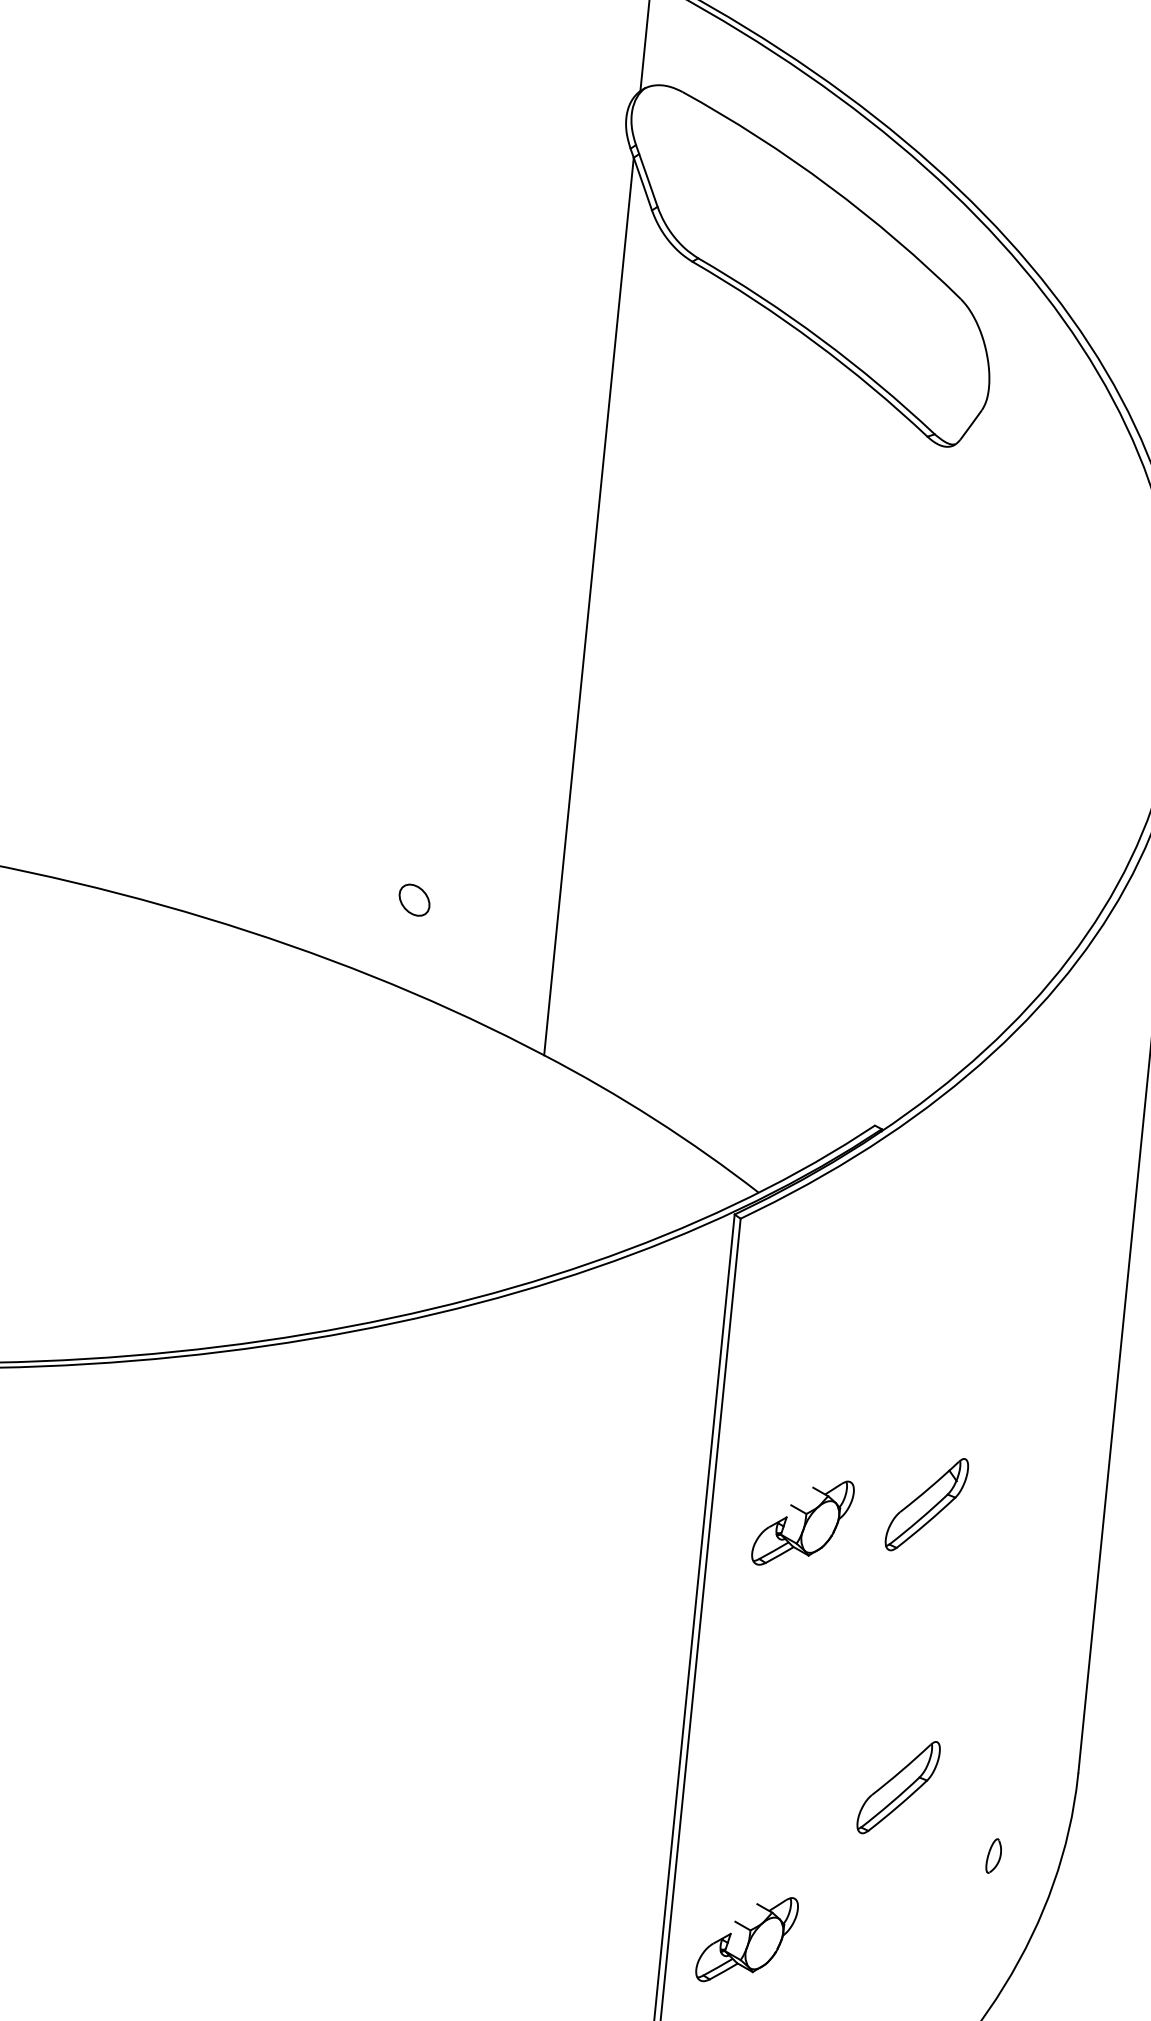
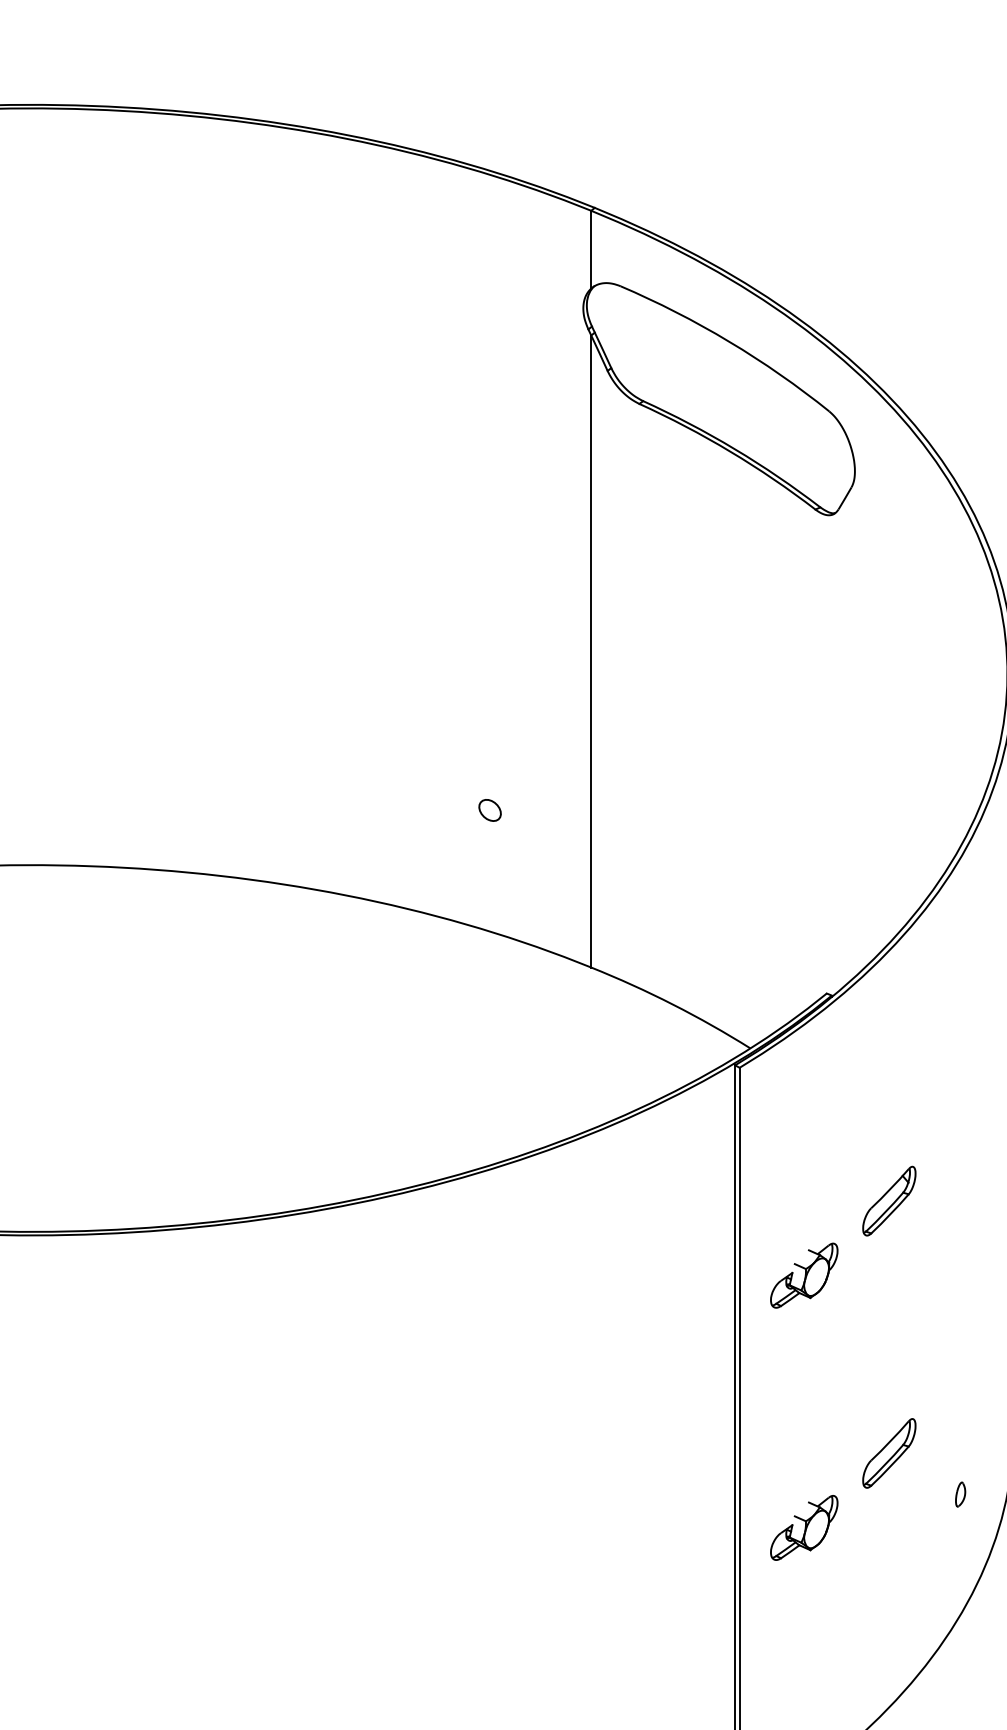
part: (413, 900) -> (489, 810), moved
part: (927, 1503) -> (889, 1200), moved
part: (747, 1938) -> (804, 1527), moved

